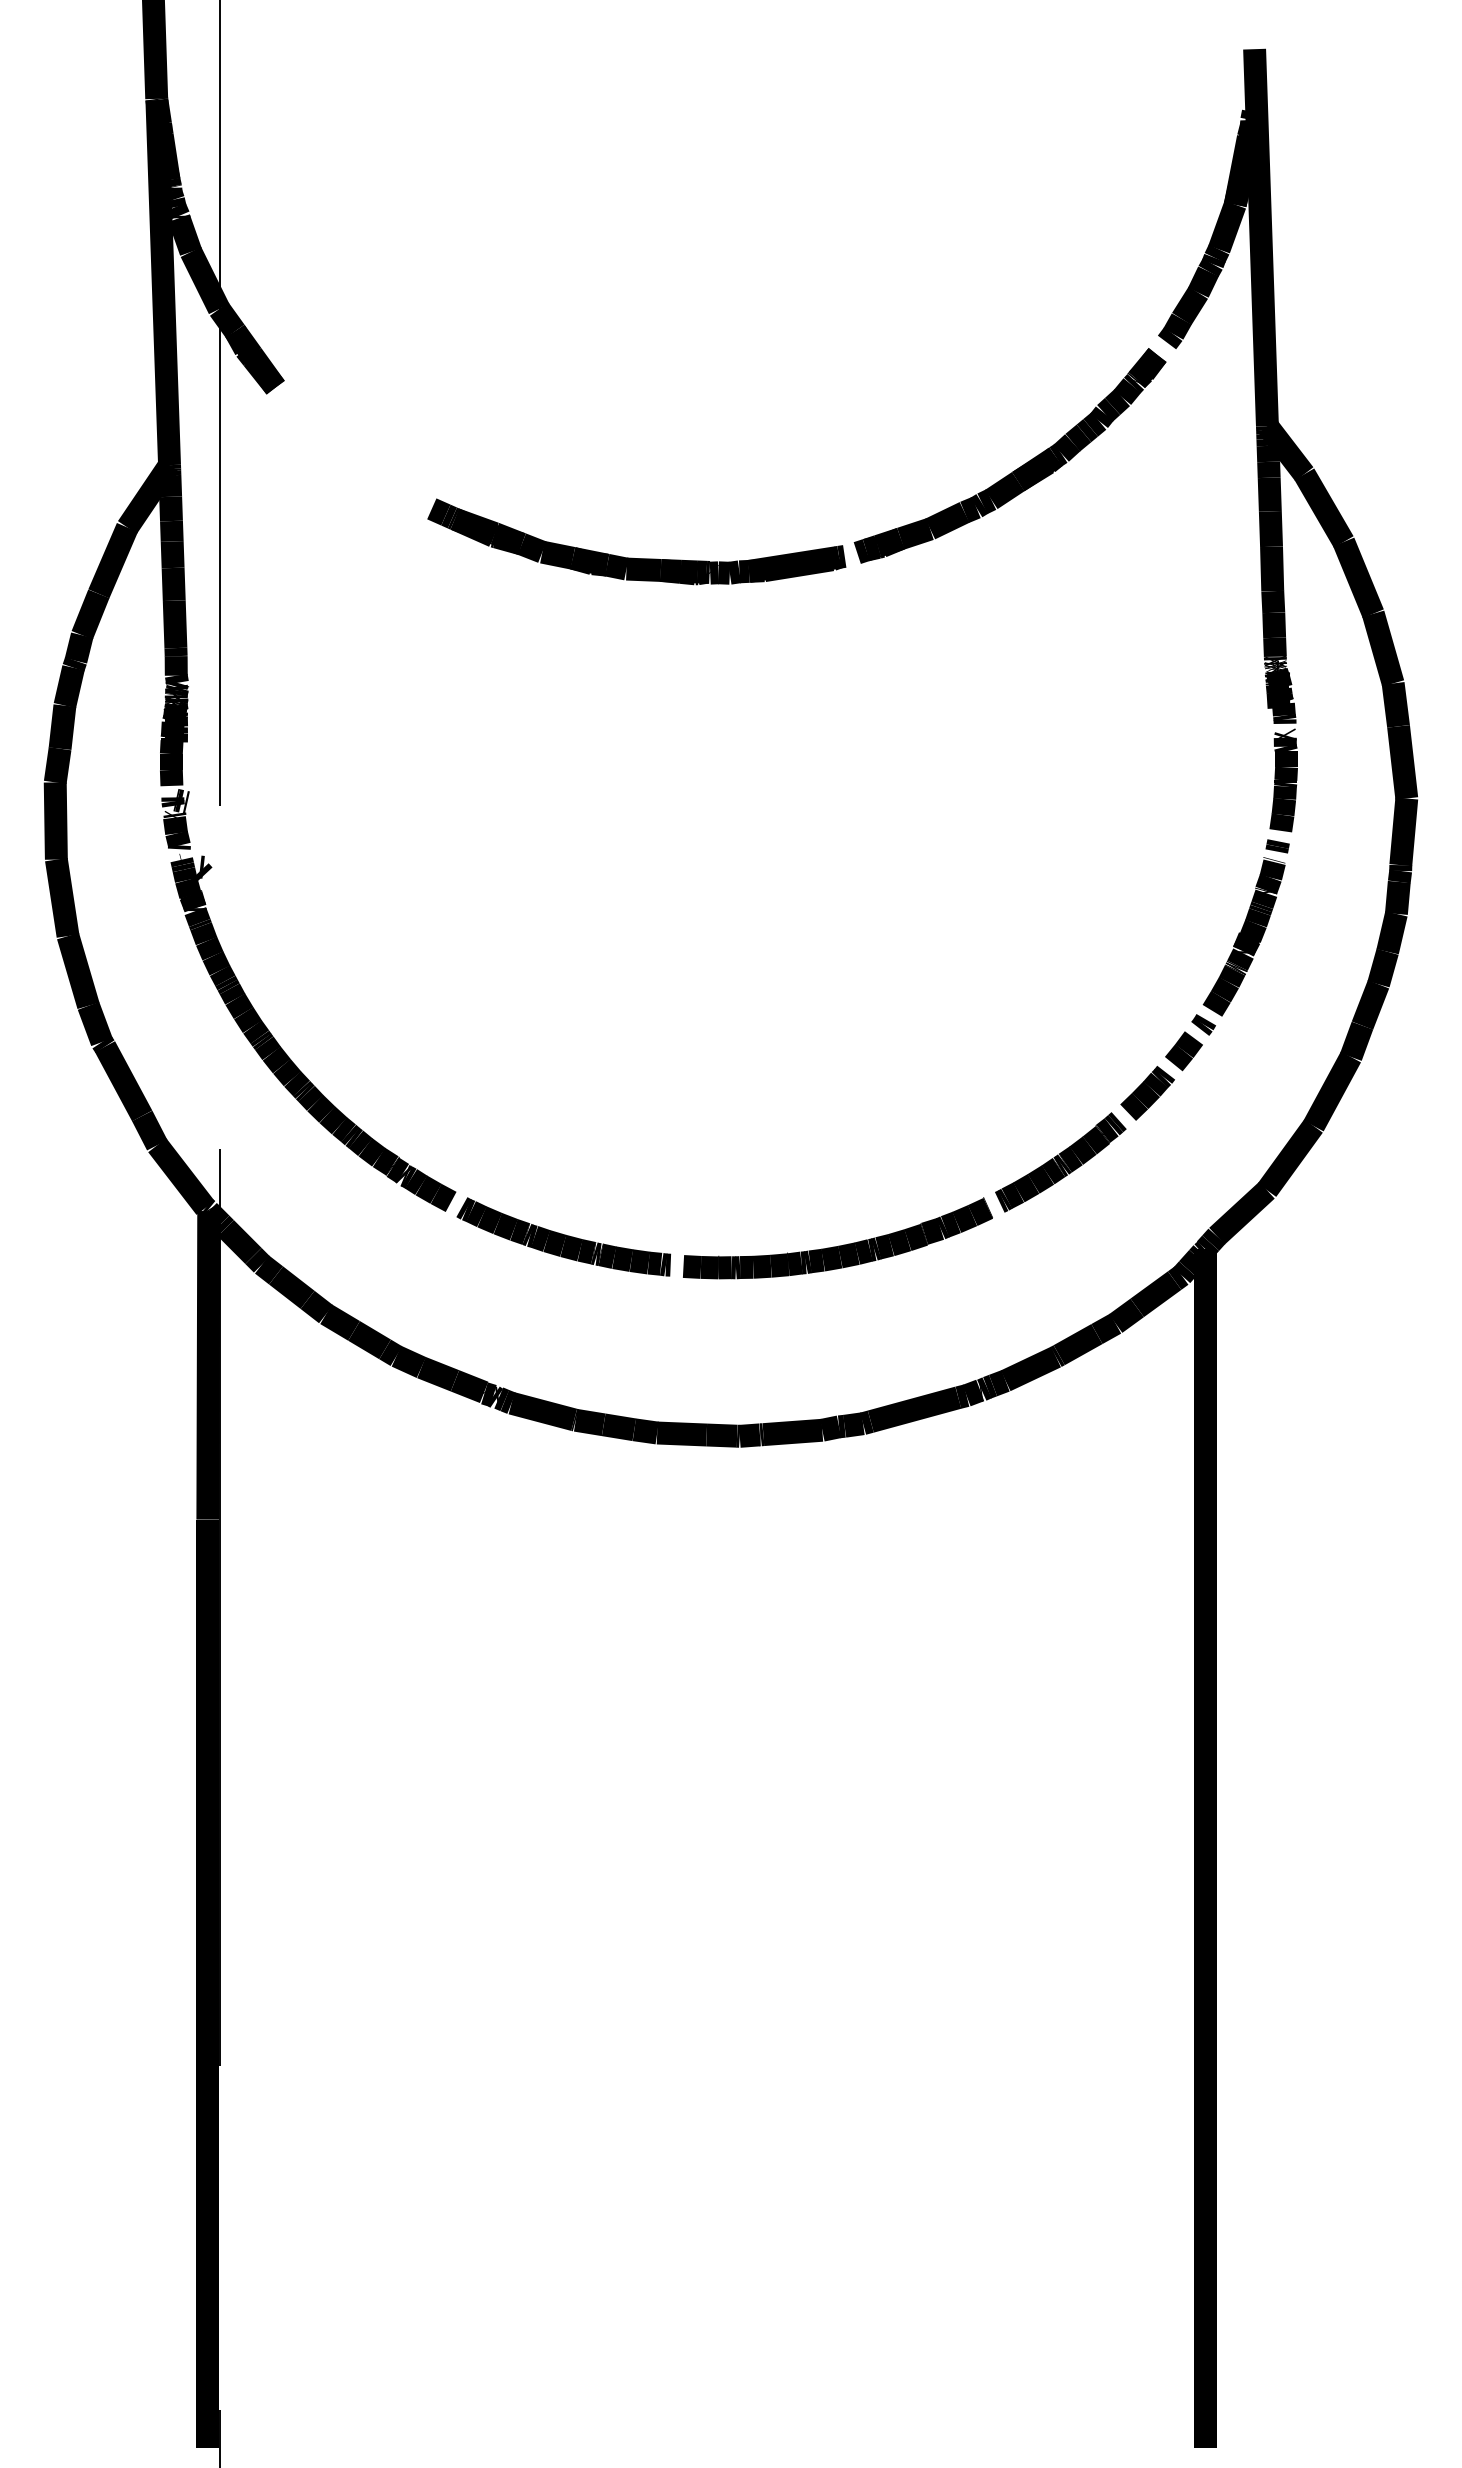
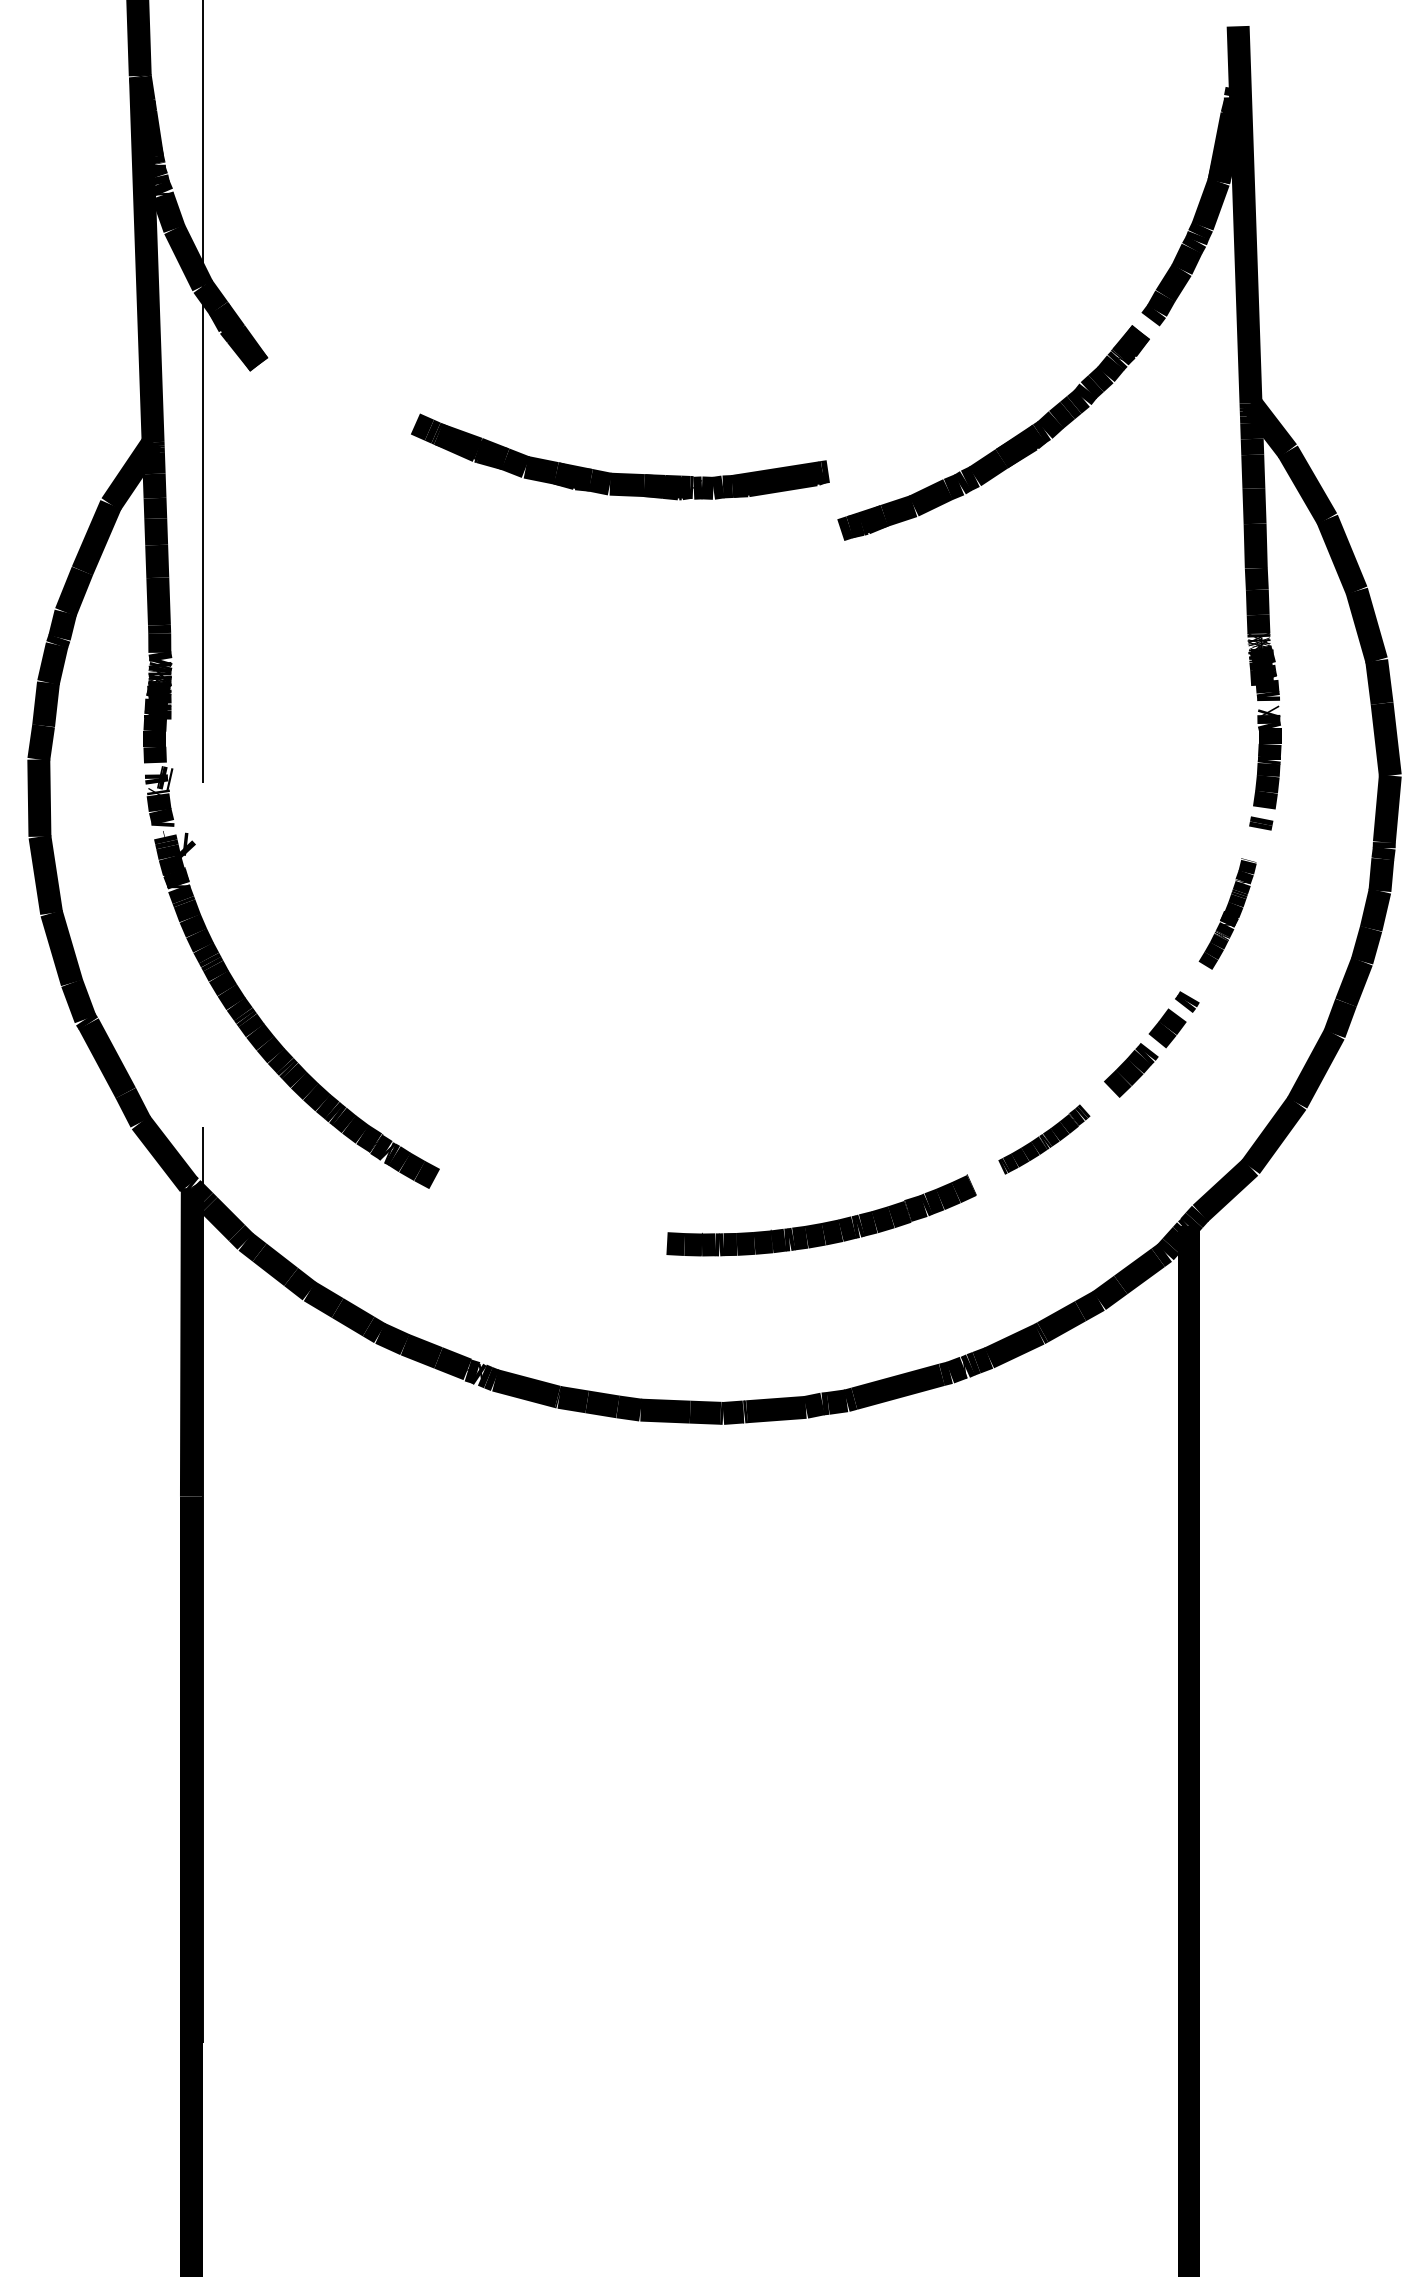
part: (632, 557) -> (616, 472), moved
part: (1243, 936) -> (1227, 913), size x0.7
part: (1060, 1162) -> (1044, 1139), size x0.7
part: (563, 1236) -> (547, 1213), removed

